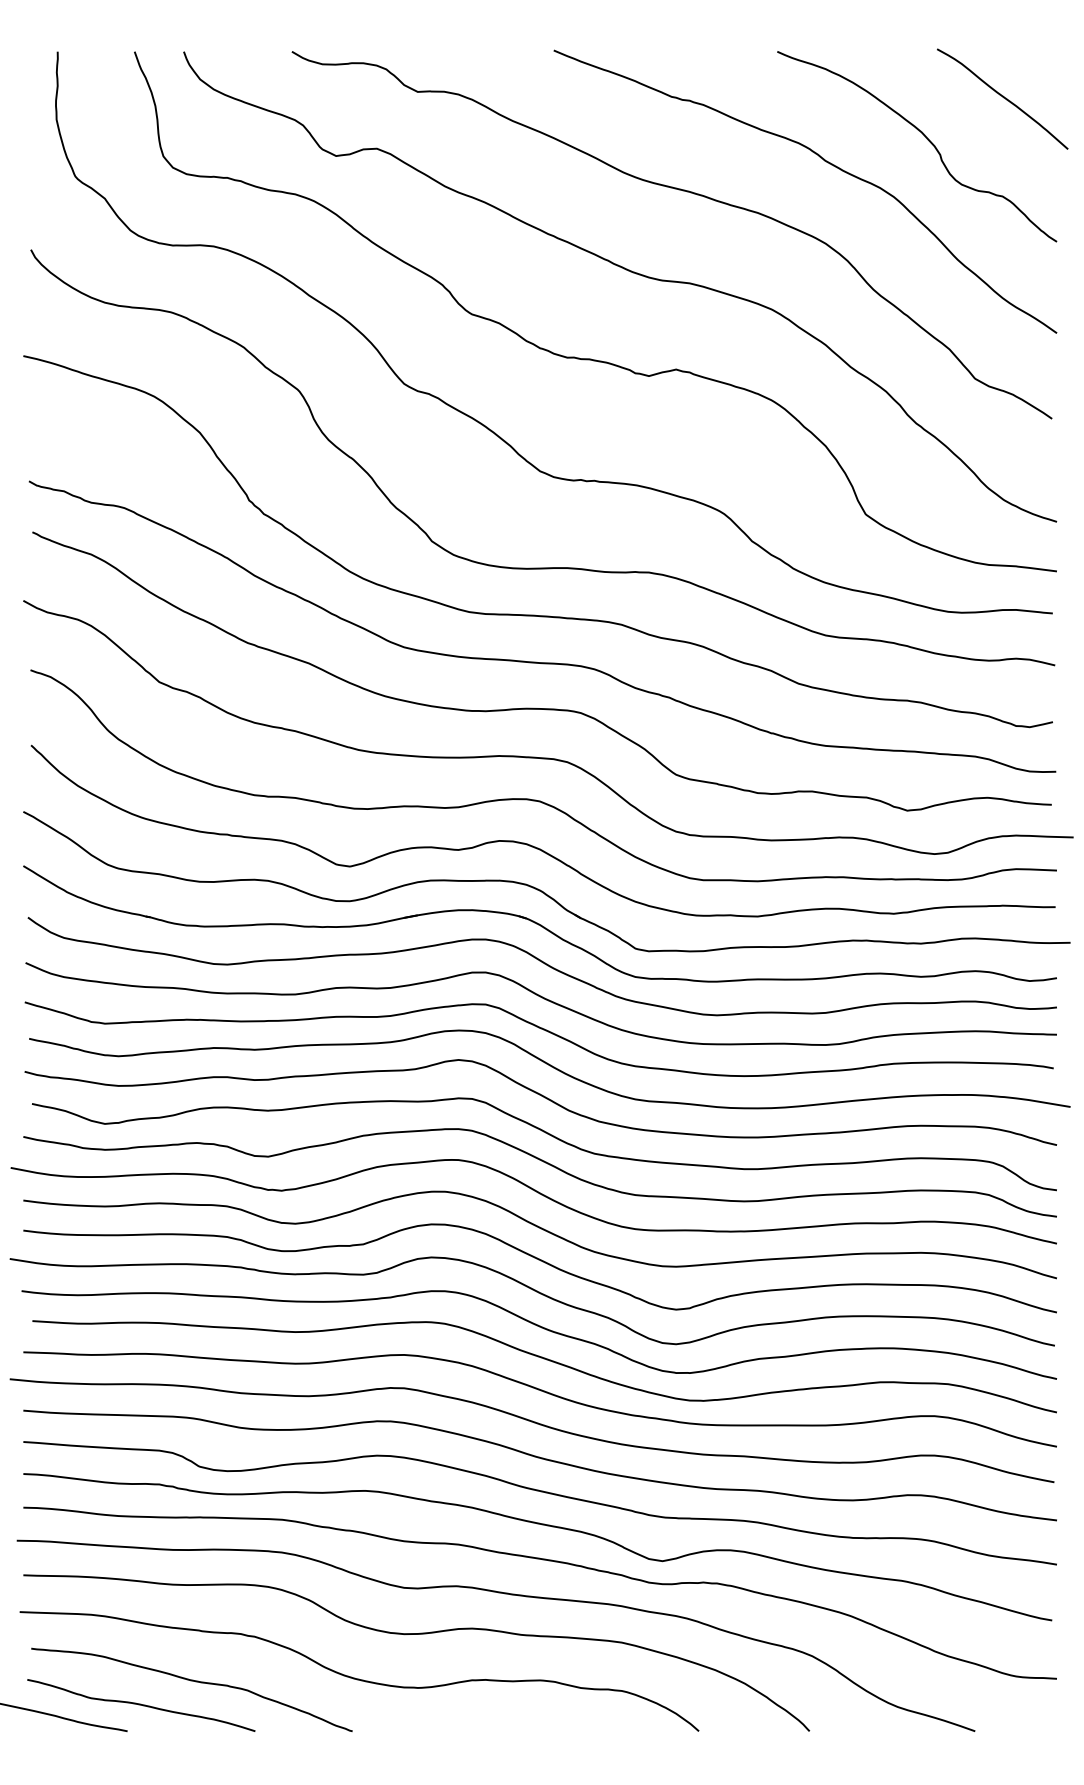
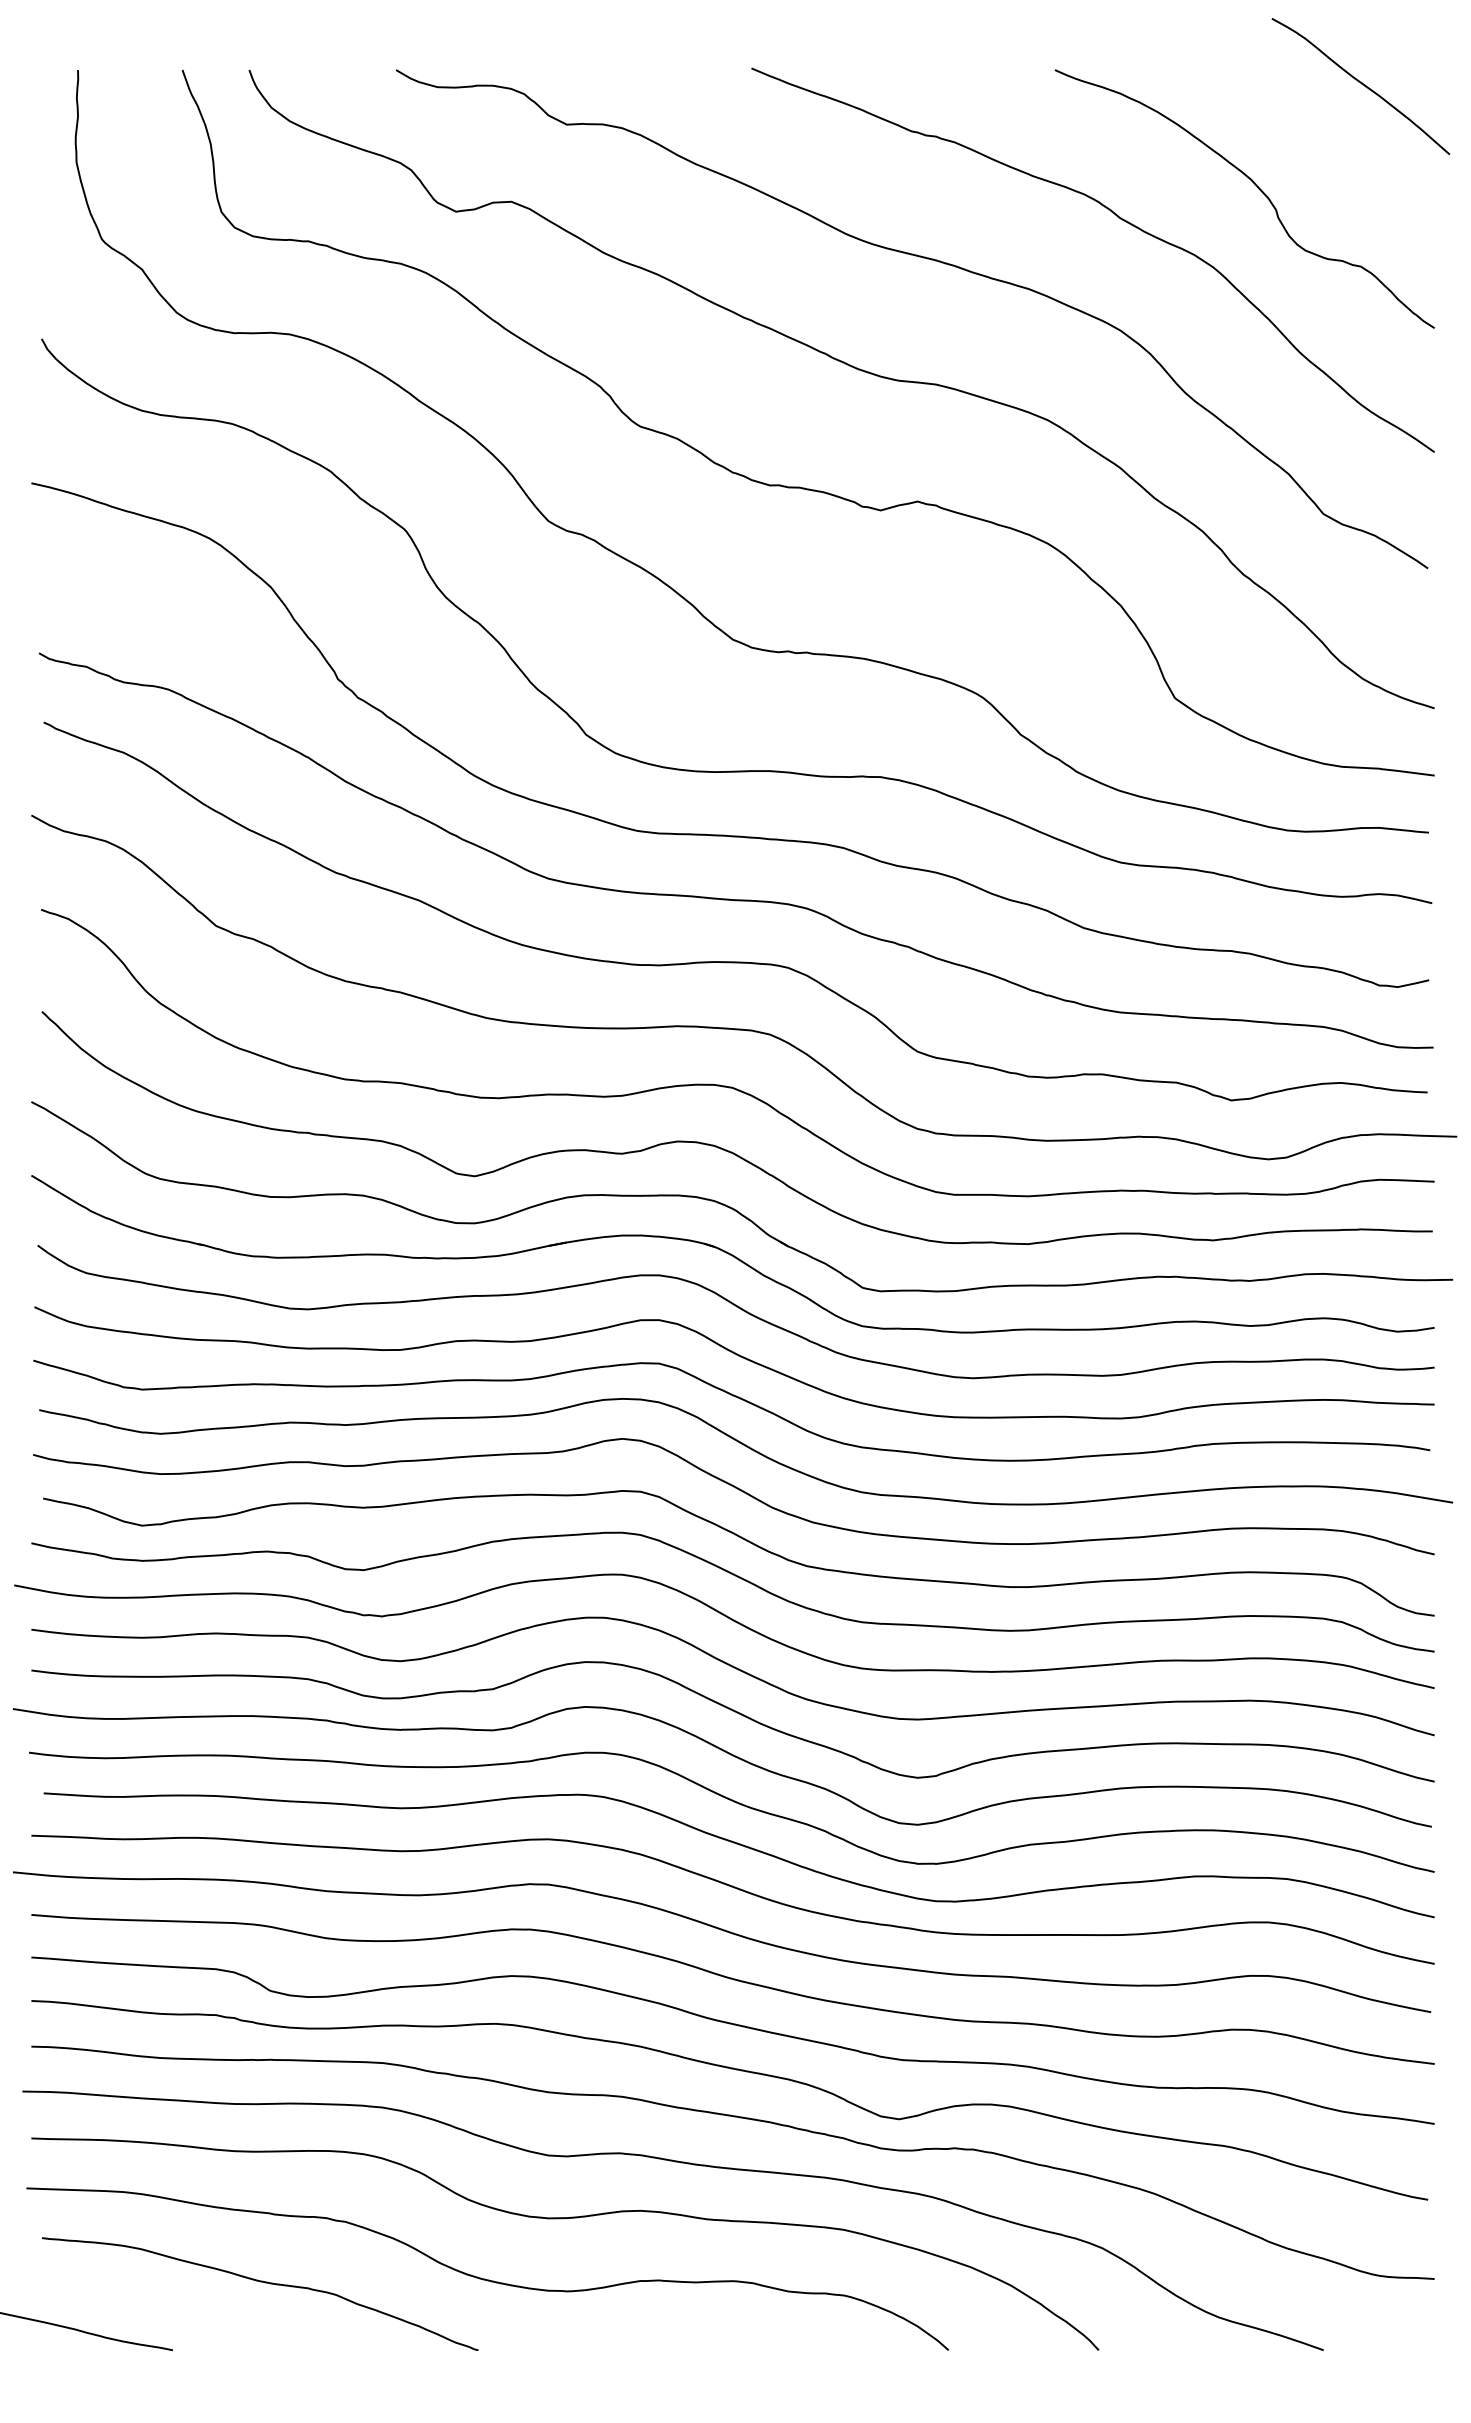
curve: (1003, 97) -> (1361, 84), moved
curve: (141, 1704) -> (191, 2314), removed

